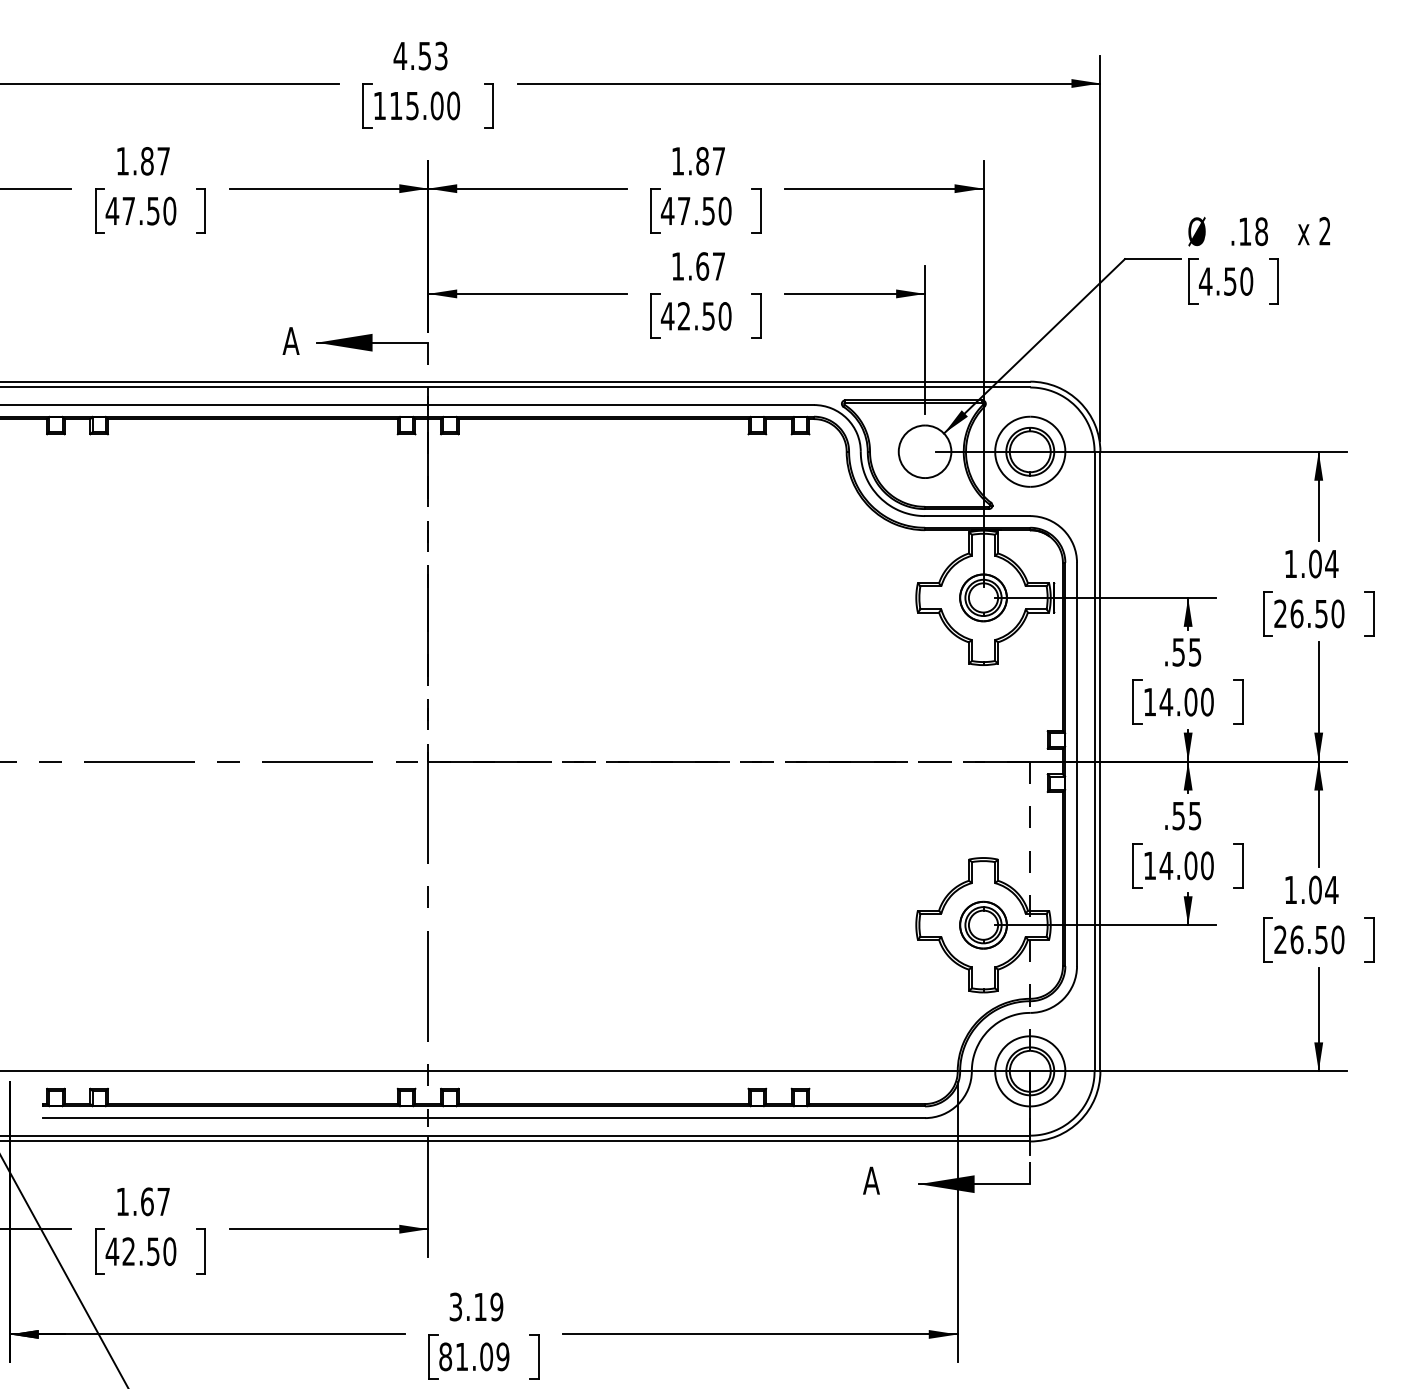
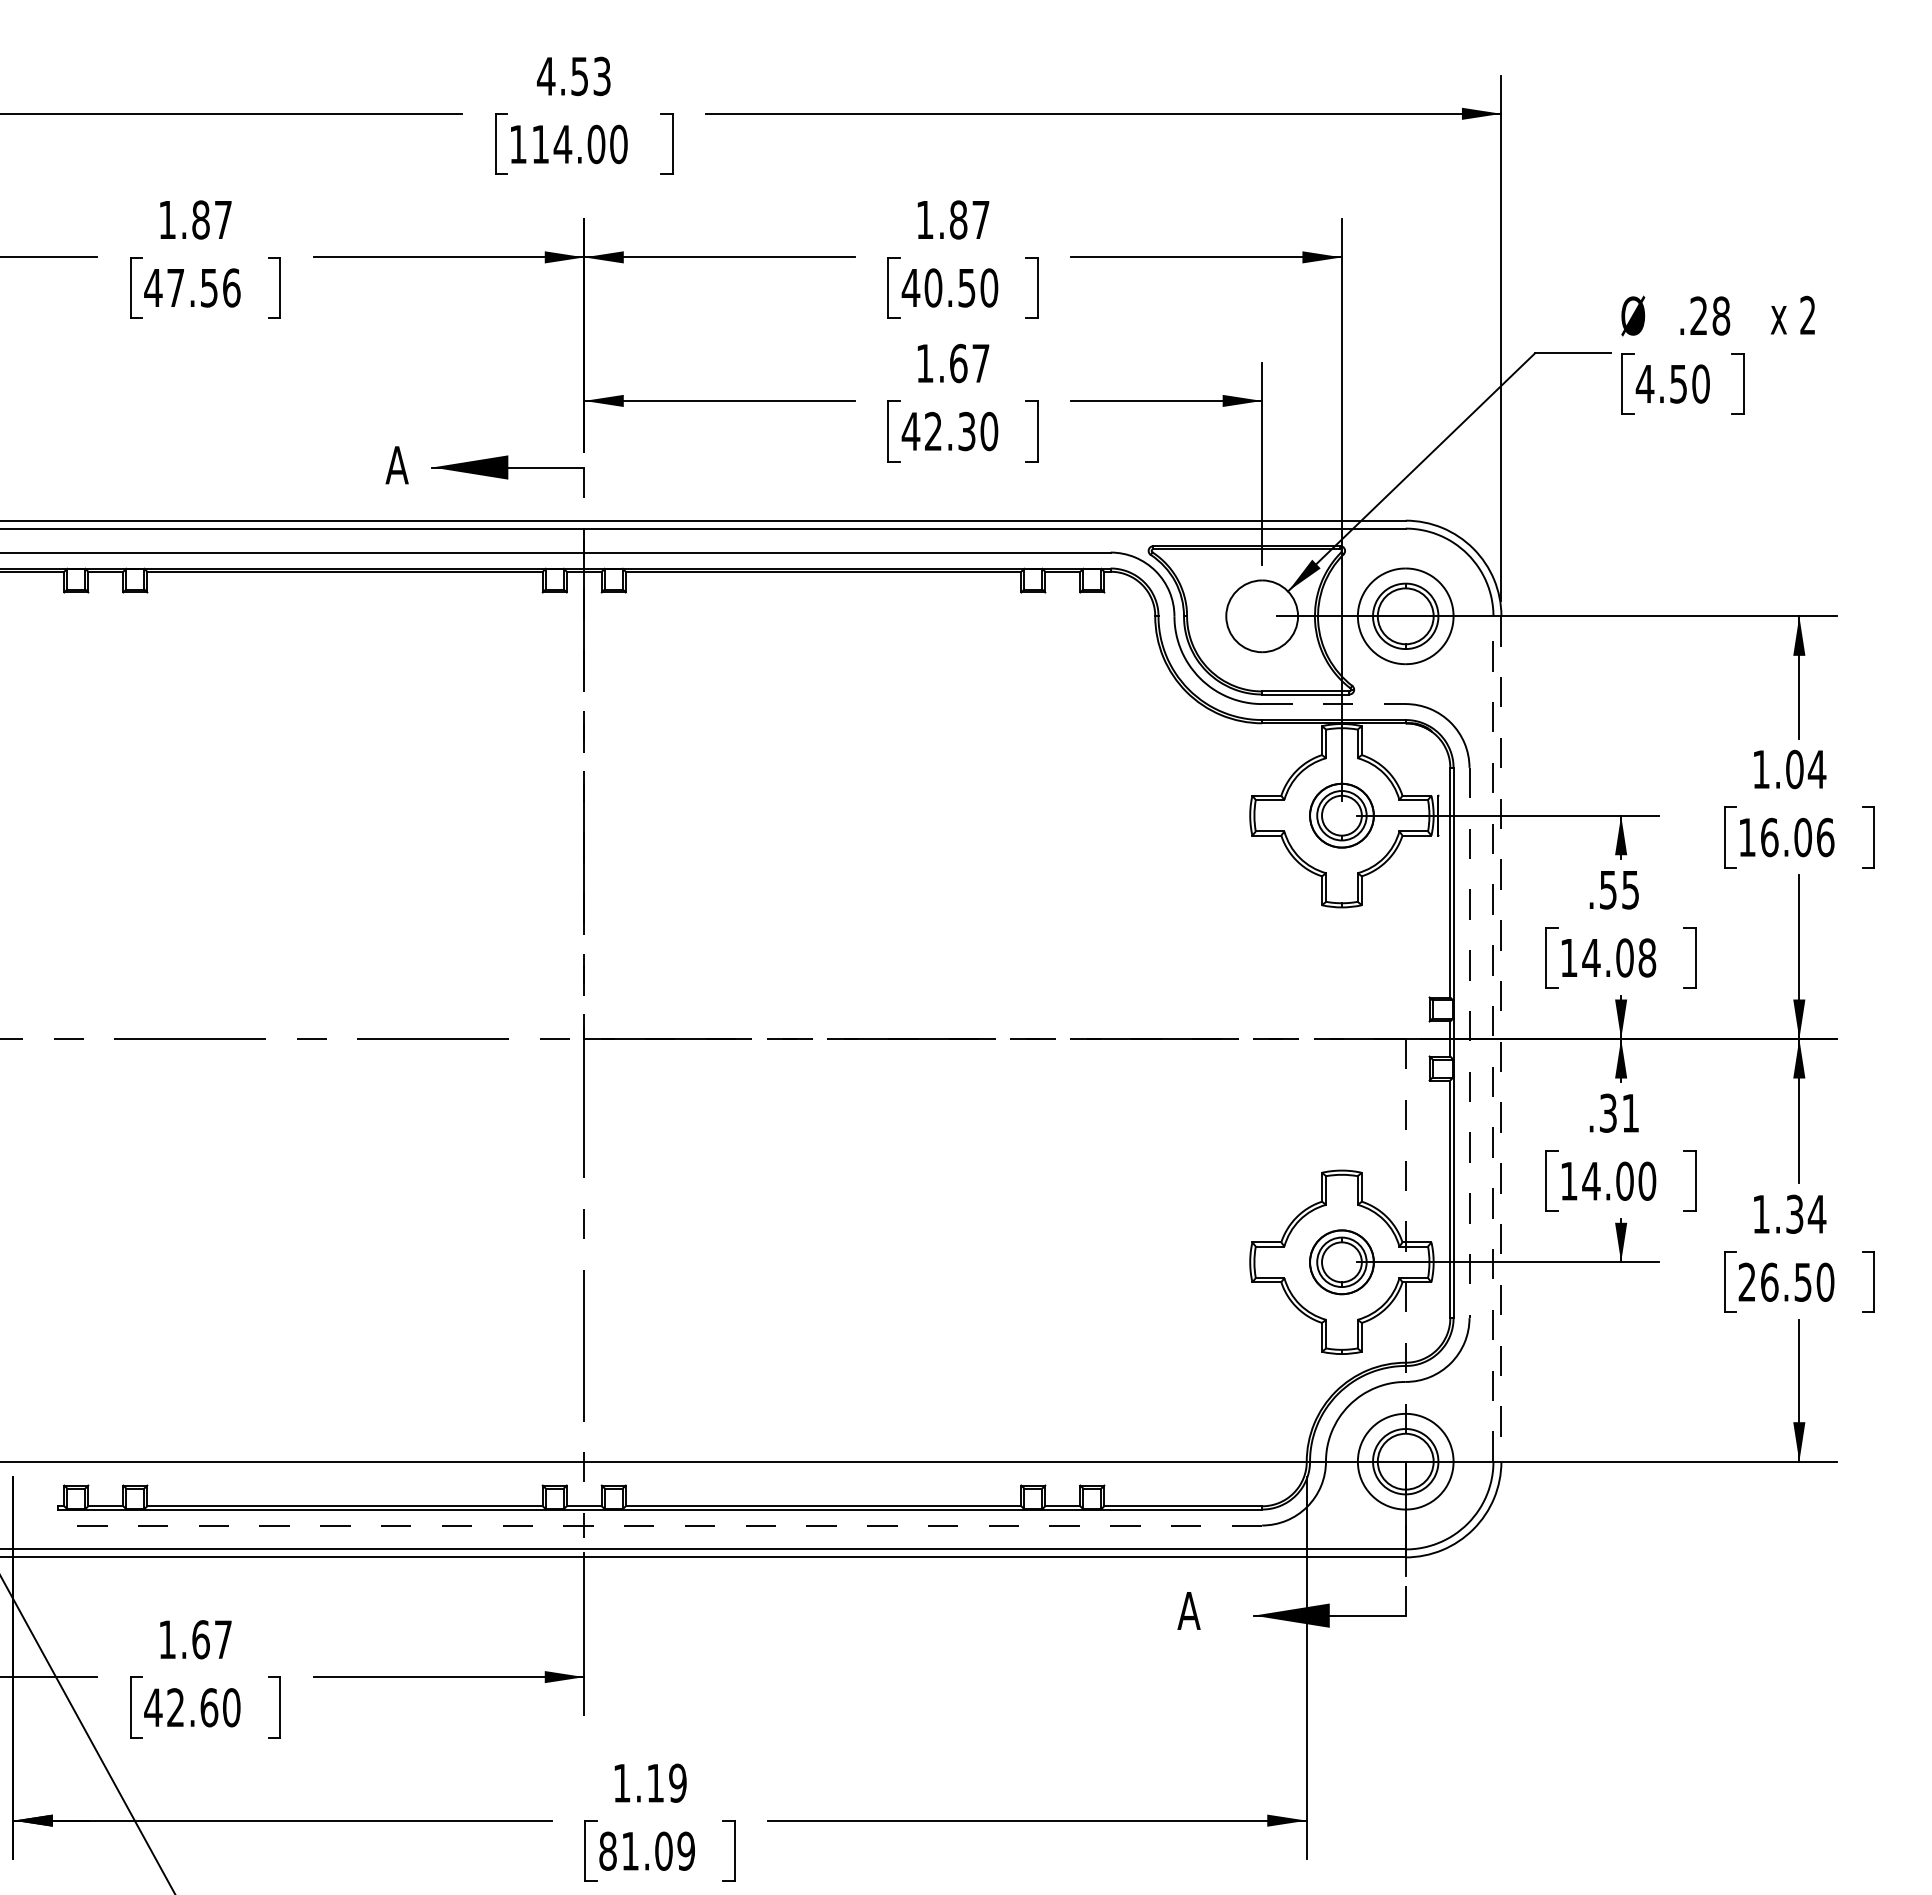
text: (412, 105) -> (562, 144), 115.00 -> 114.00
text: (169, 210) -> (231, 287), 47.50 -> 47.56
text: (684, 210) -> (933, 287), 47.50 -> 40.50
text: (1244, 231) -> (1698, 315), .18 -> .28
text: (709, 315) -> (967, 430), 42.50 -> 42.30
line: (977, 516) -> (1333, 704), solid -> dashed
text: (1309, 613) -> (1786, 837), 26.50 -> 16.06
text: (1207, 701) -> (1647, 957), 14.00 -> 14.08
line: (1094, 761) -> (1493, 1039), solid -> dashed
line: (1100, 761) -> (1501, 1039), solid -> dashed
line: (1077, 764) -> (1469, 1043), solid -> dashed
text: (1186, 815) -> (1619, 1112), .55 -> .31
text: (1315, 889) -> (1794, 1213), 1.04 -> 1.34
line: (483, 1118) -> (659, 1525), solid -> dashed
text: (153, 1251) -> (209, 1707), 42.50 -> 42.60
text: (455, 1306) -> (621, 1782), 3.19 -> 1.19

